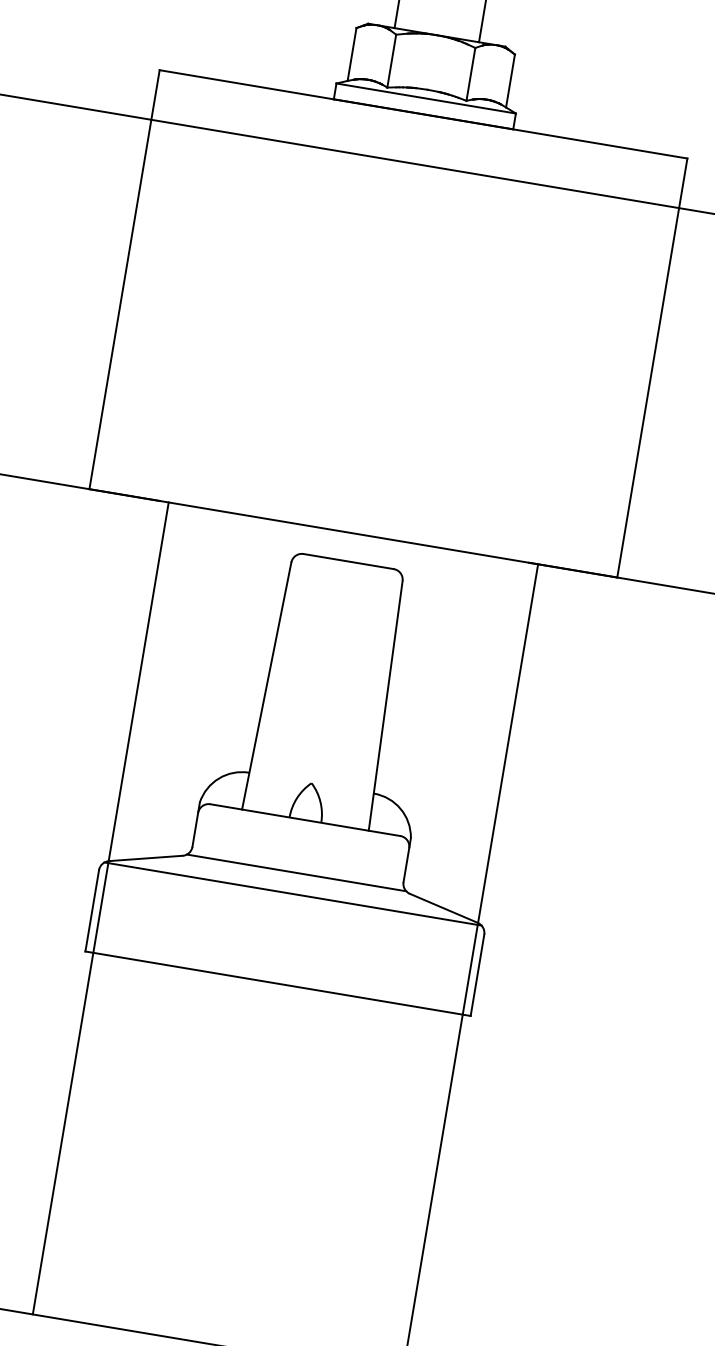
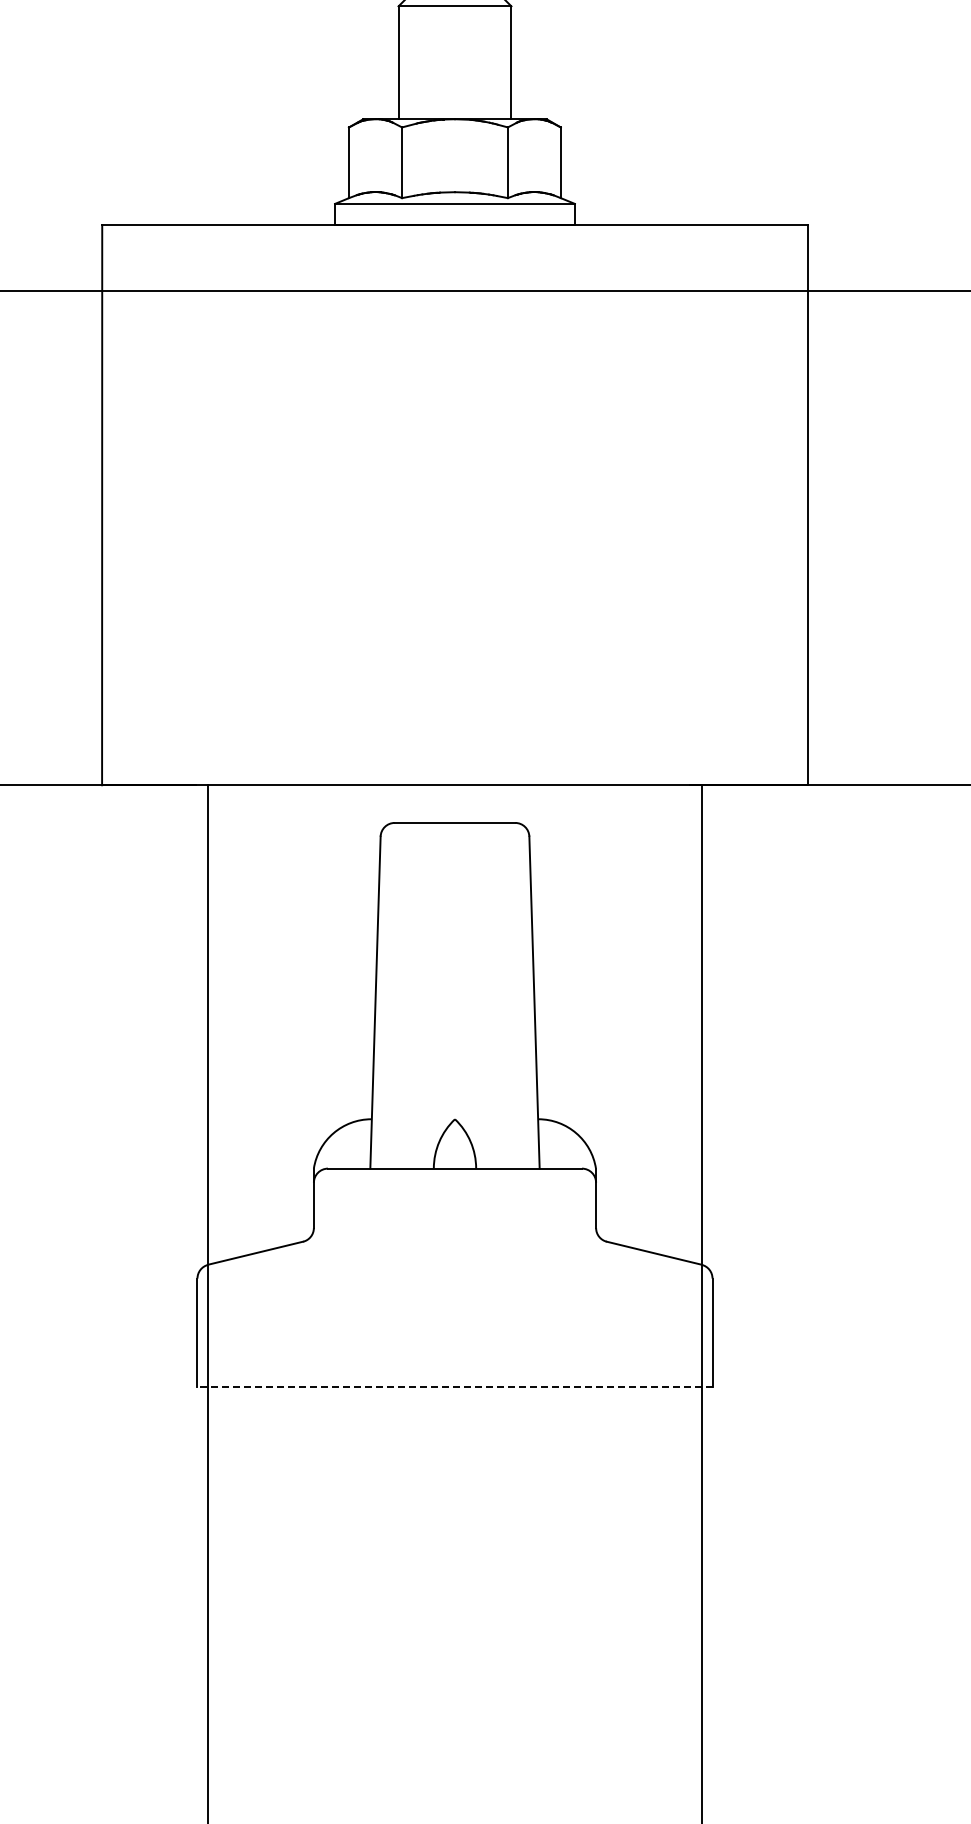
line: (296, 873) -> (454, 1239), removed
line: (292, 894) -> (454, 1267), removed
line: (278, 983) -> (455, 1387), solid -> dashed

